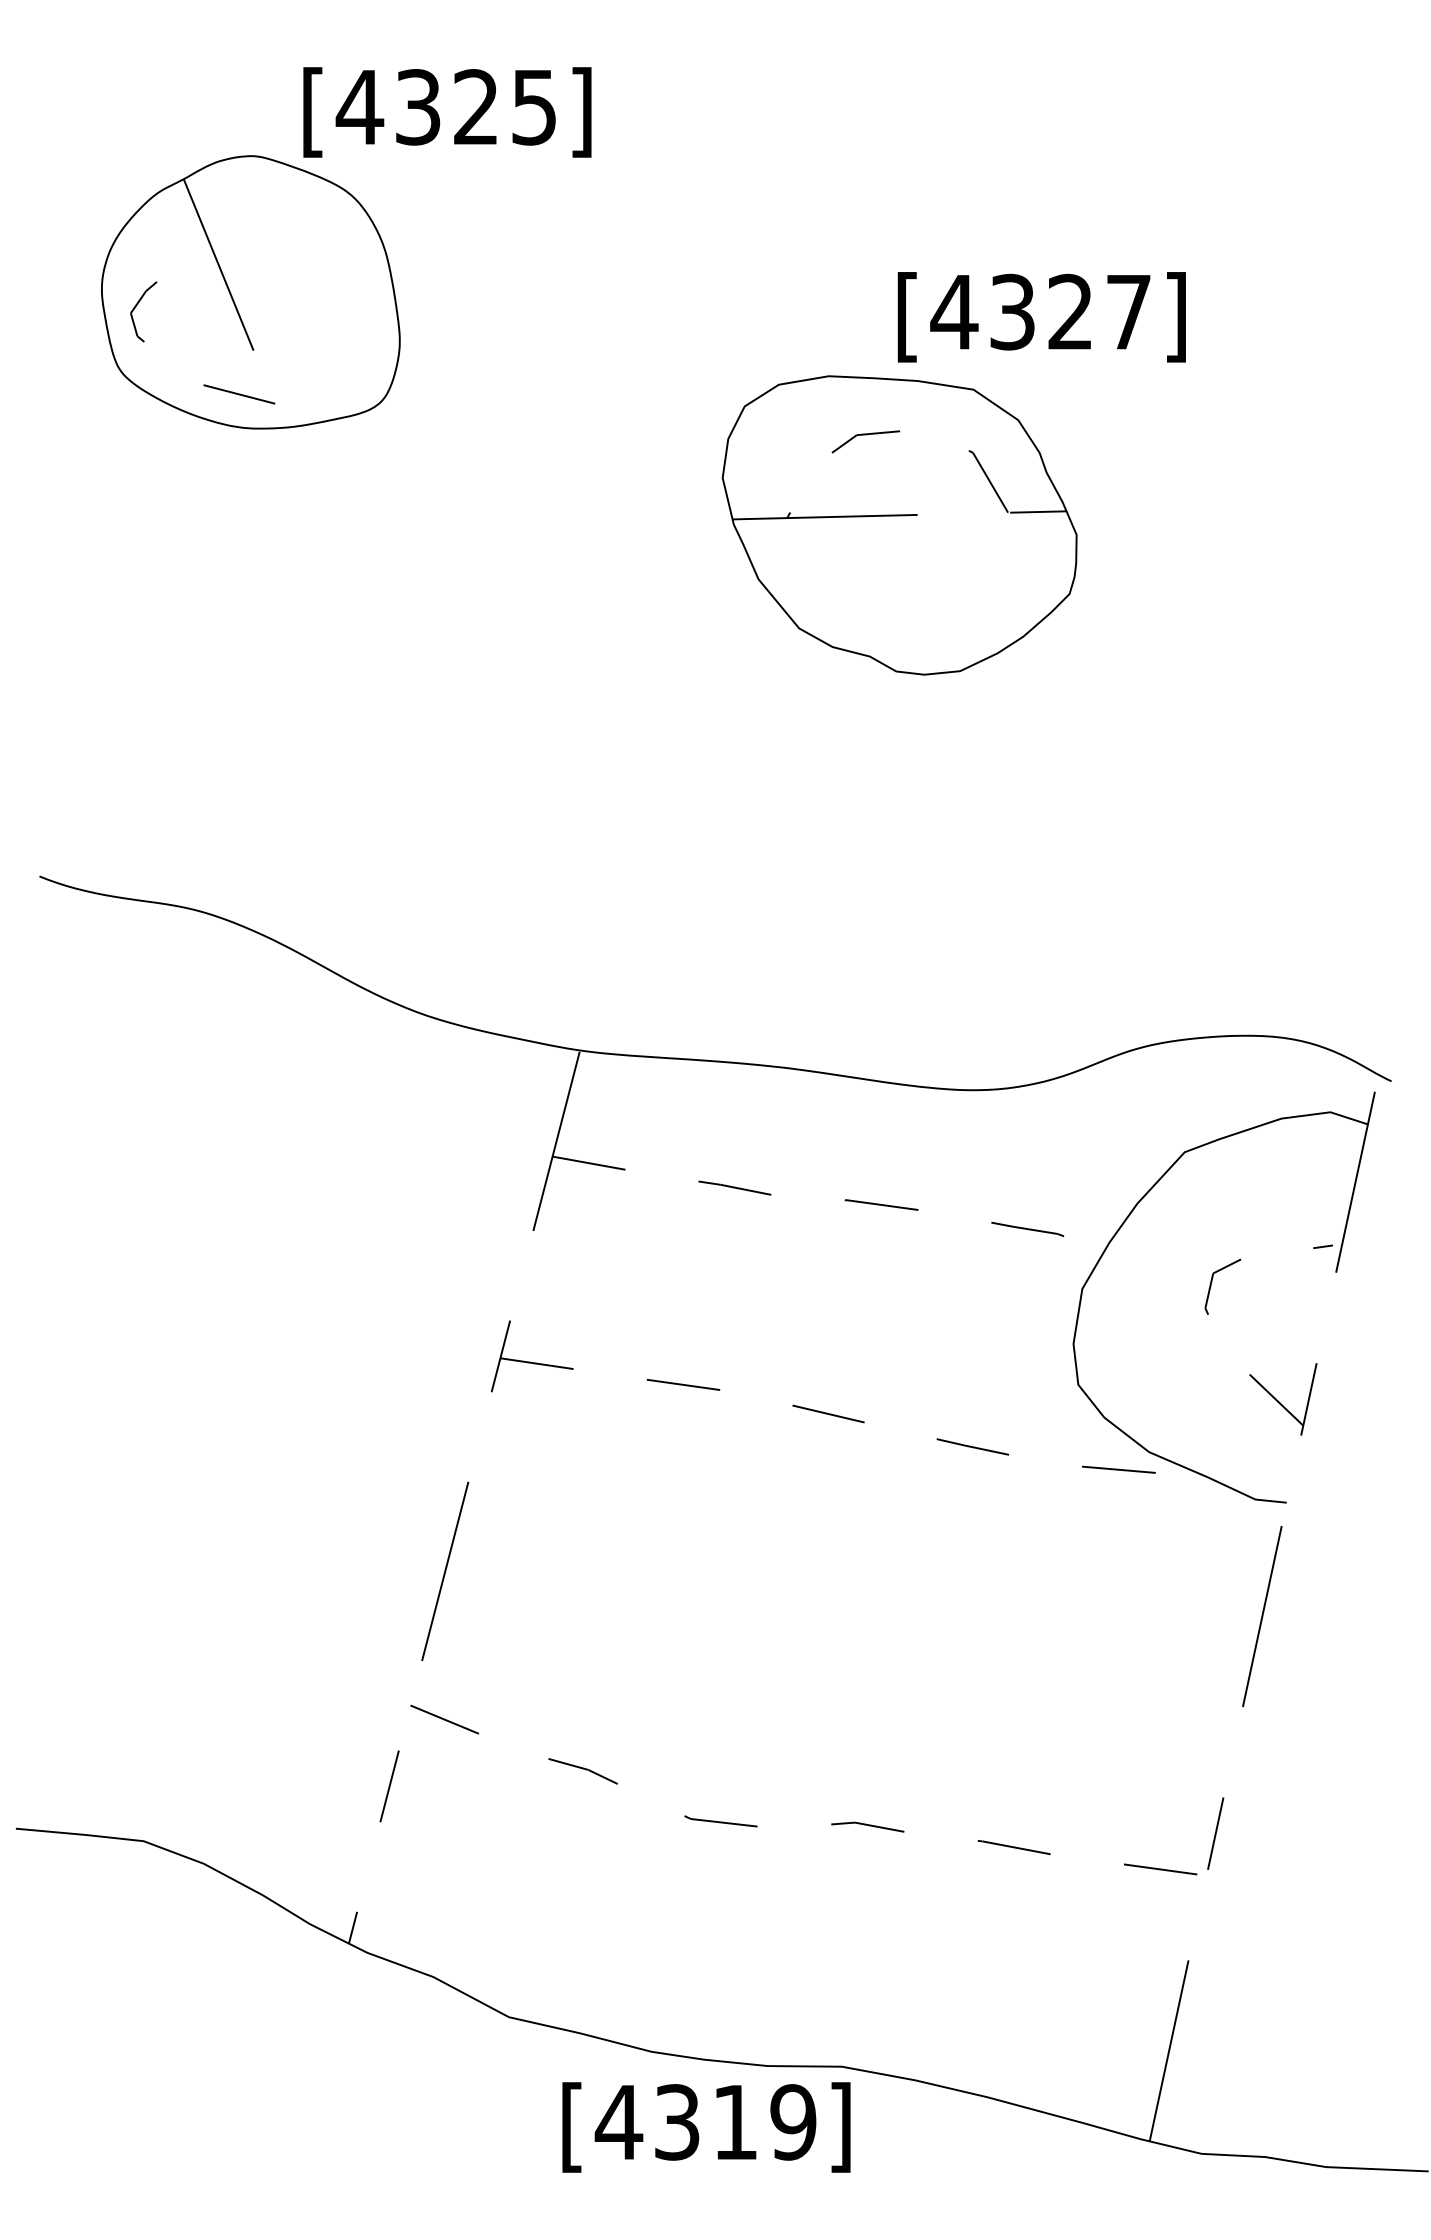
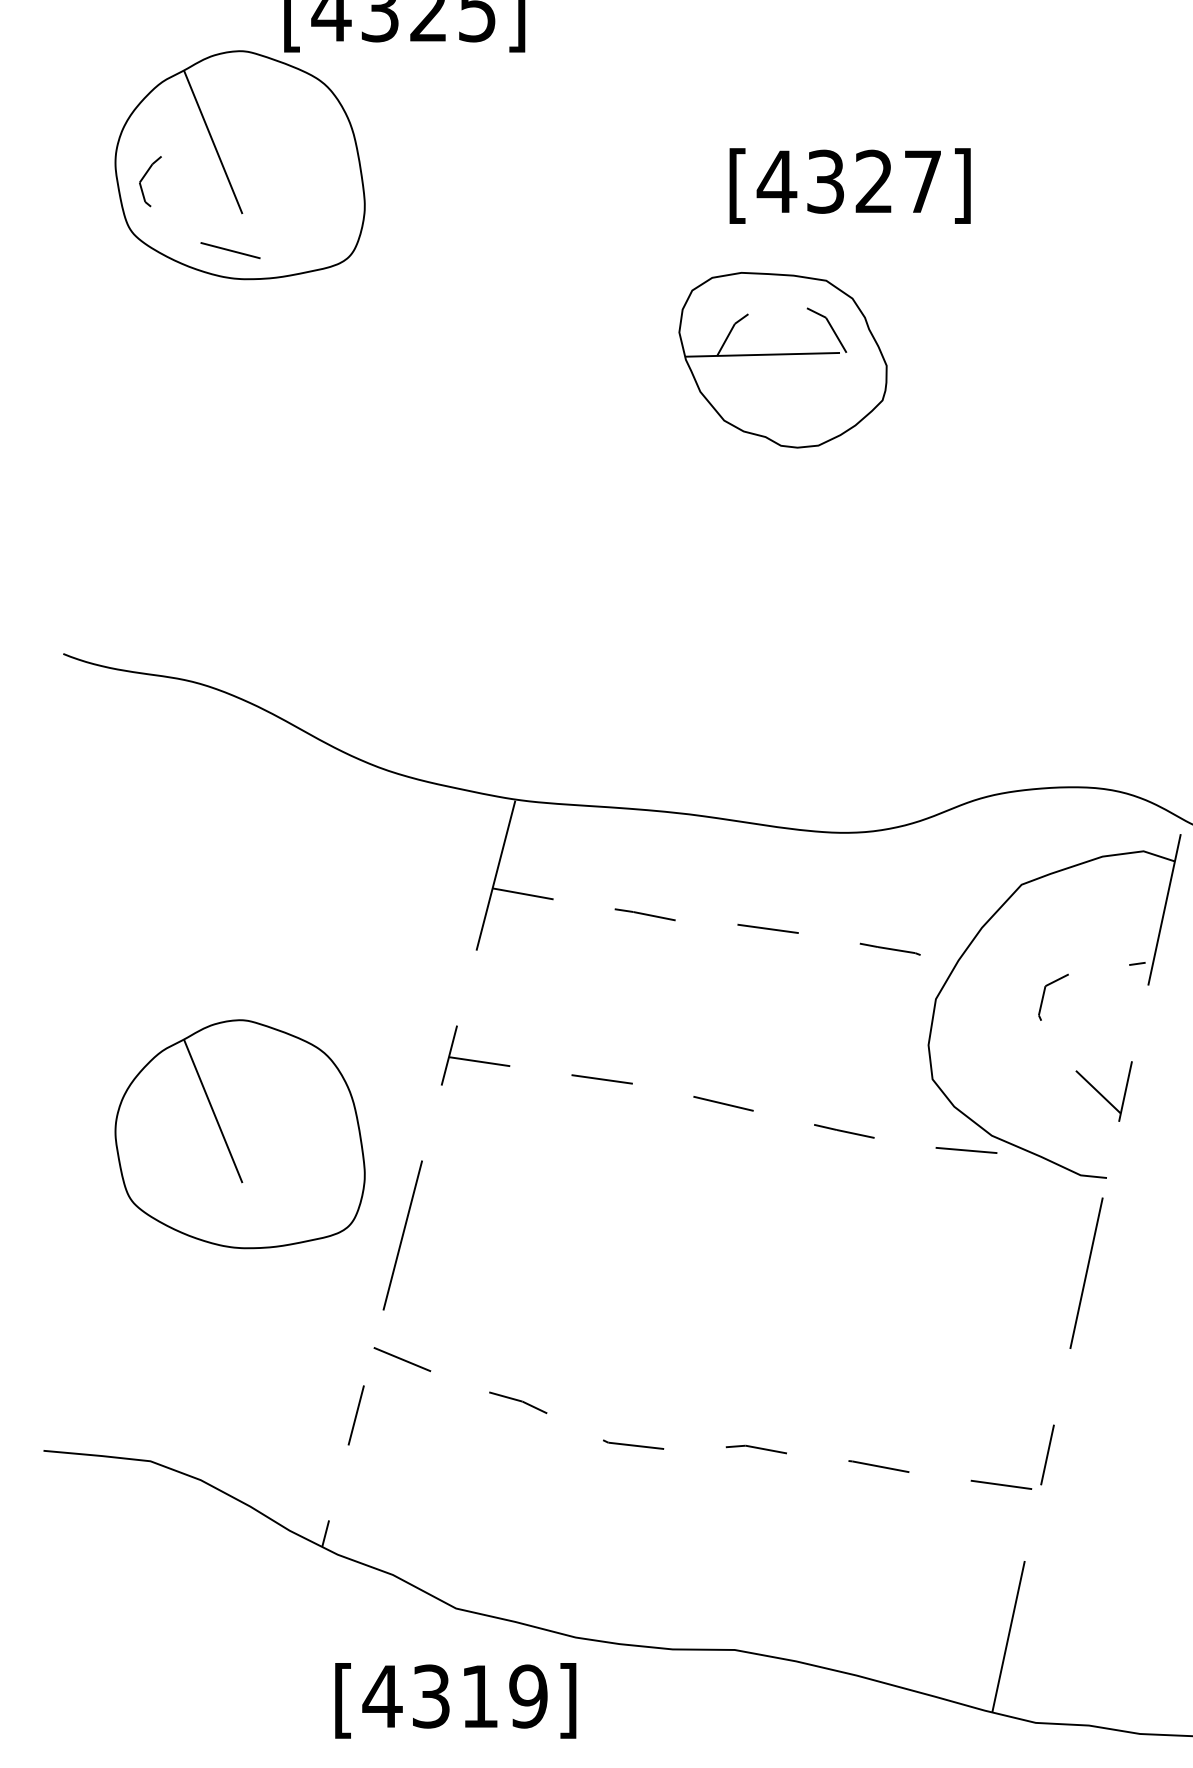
text: (1041, 317) -> (849, 186), moved
part: (899, 525) -> (782, 360), size x0.7
part: (250, 1450) -> (239, 1134), added
text: (706, 2127) -> (455, 1700), moved

